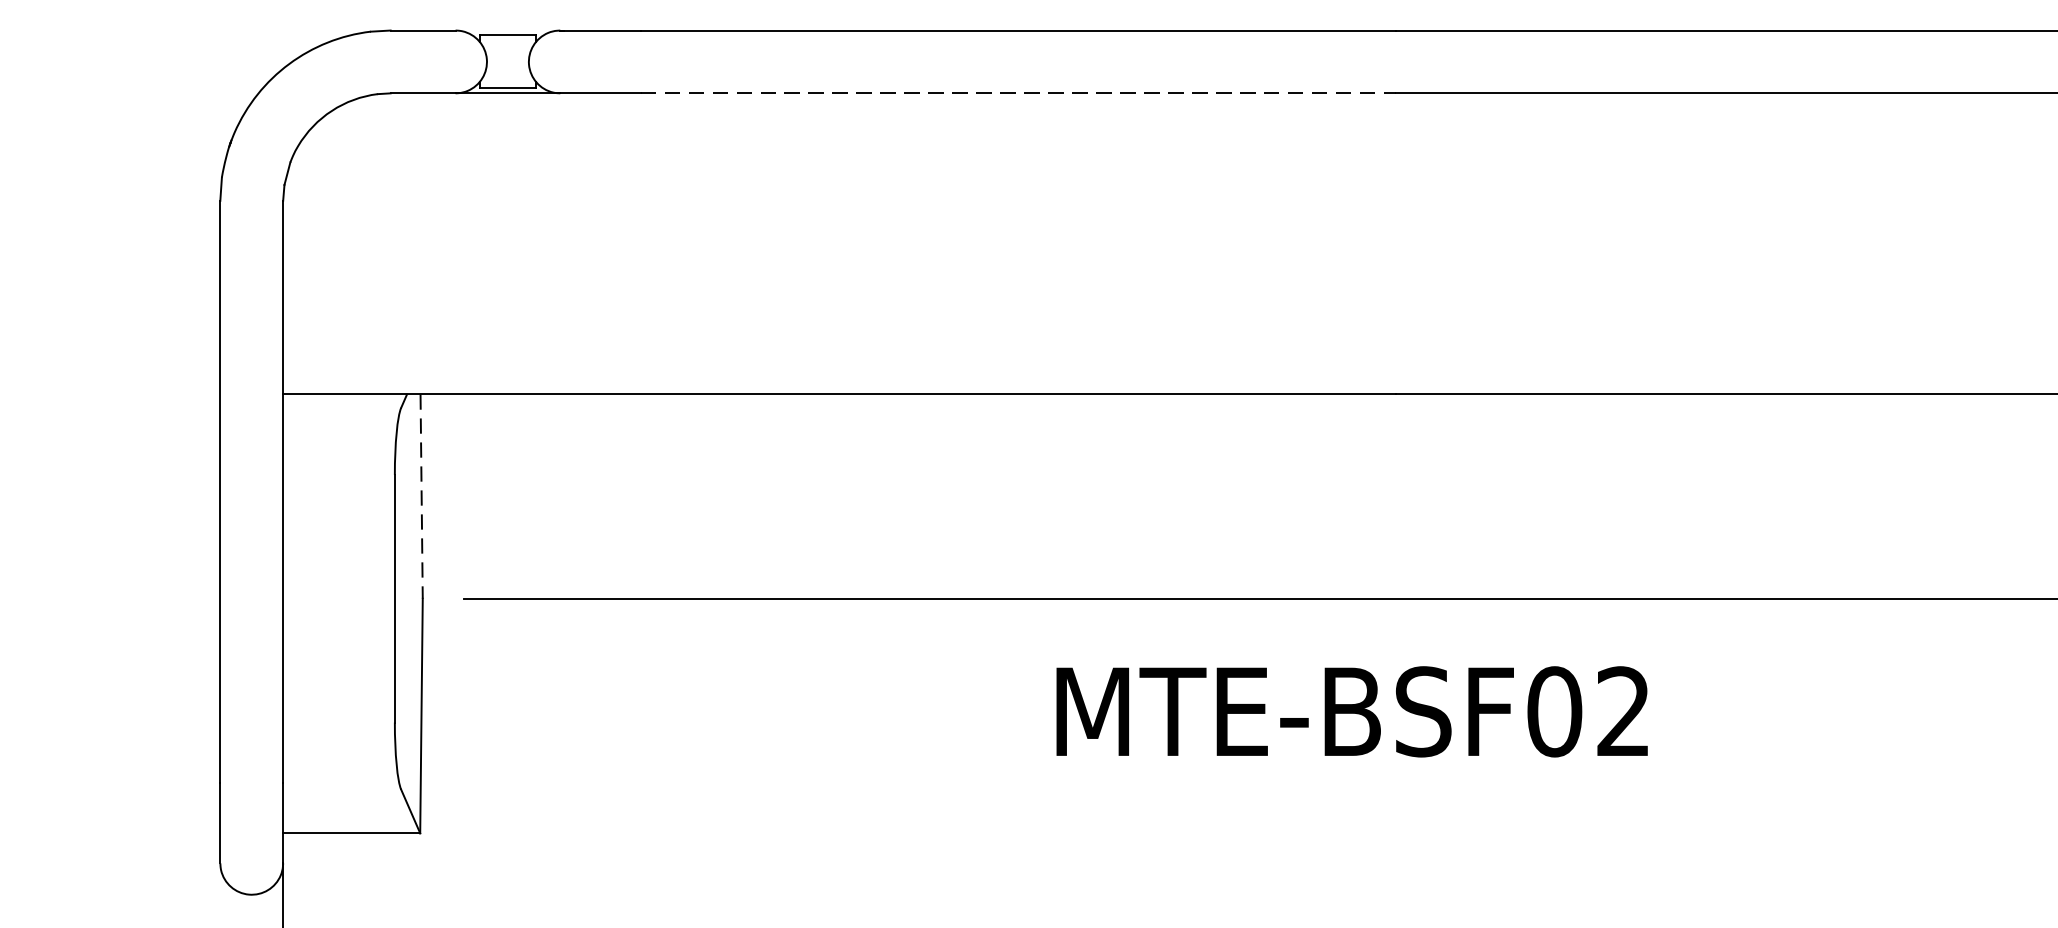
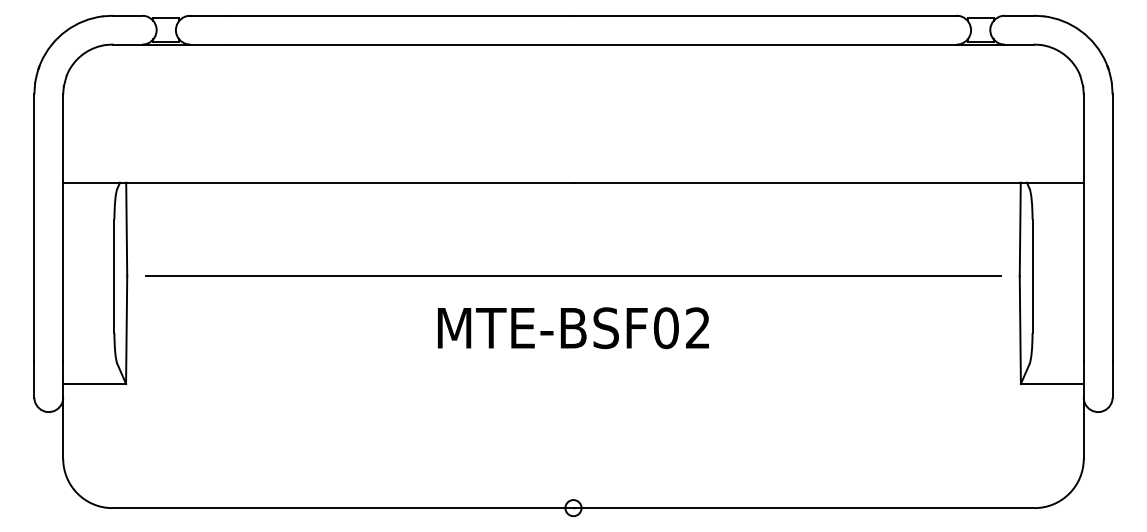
line: (1018, 93) -> (400, 44), dashed -> solid
line: (421, 496) -> (126, 229), dashed -> solid
text: (1352, 712) -> (573, 328), moved

